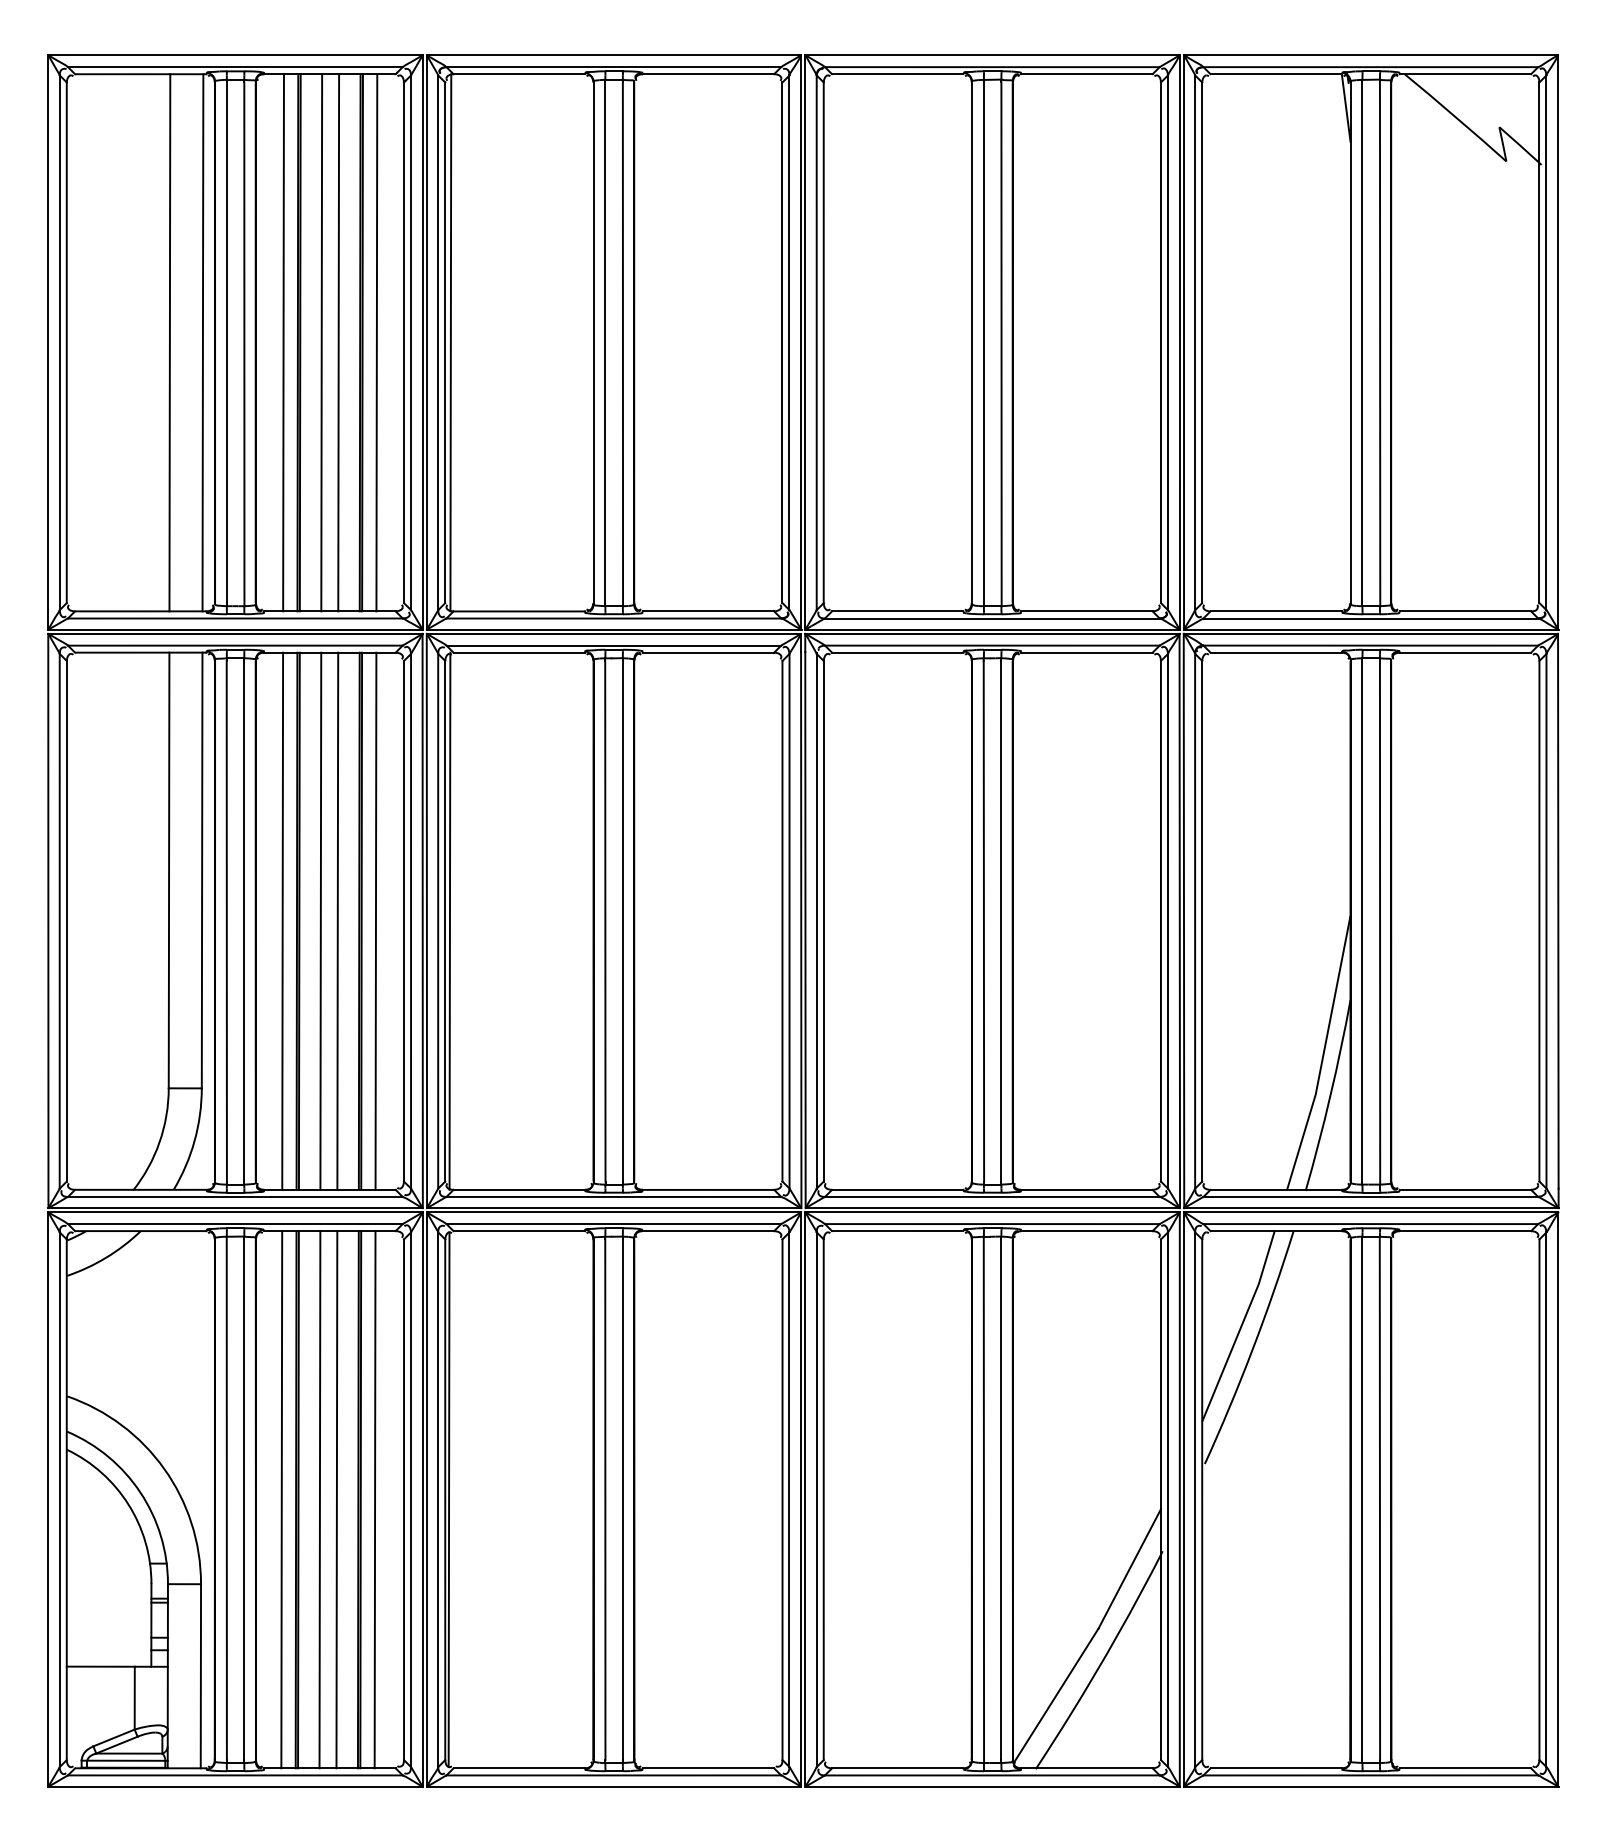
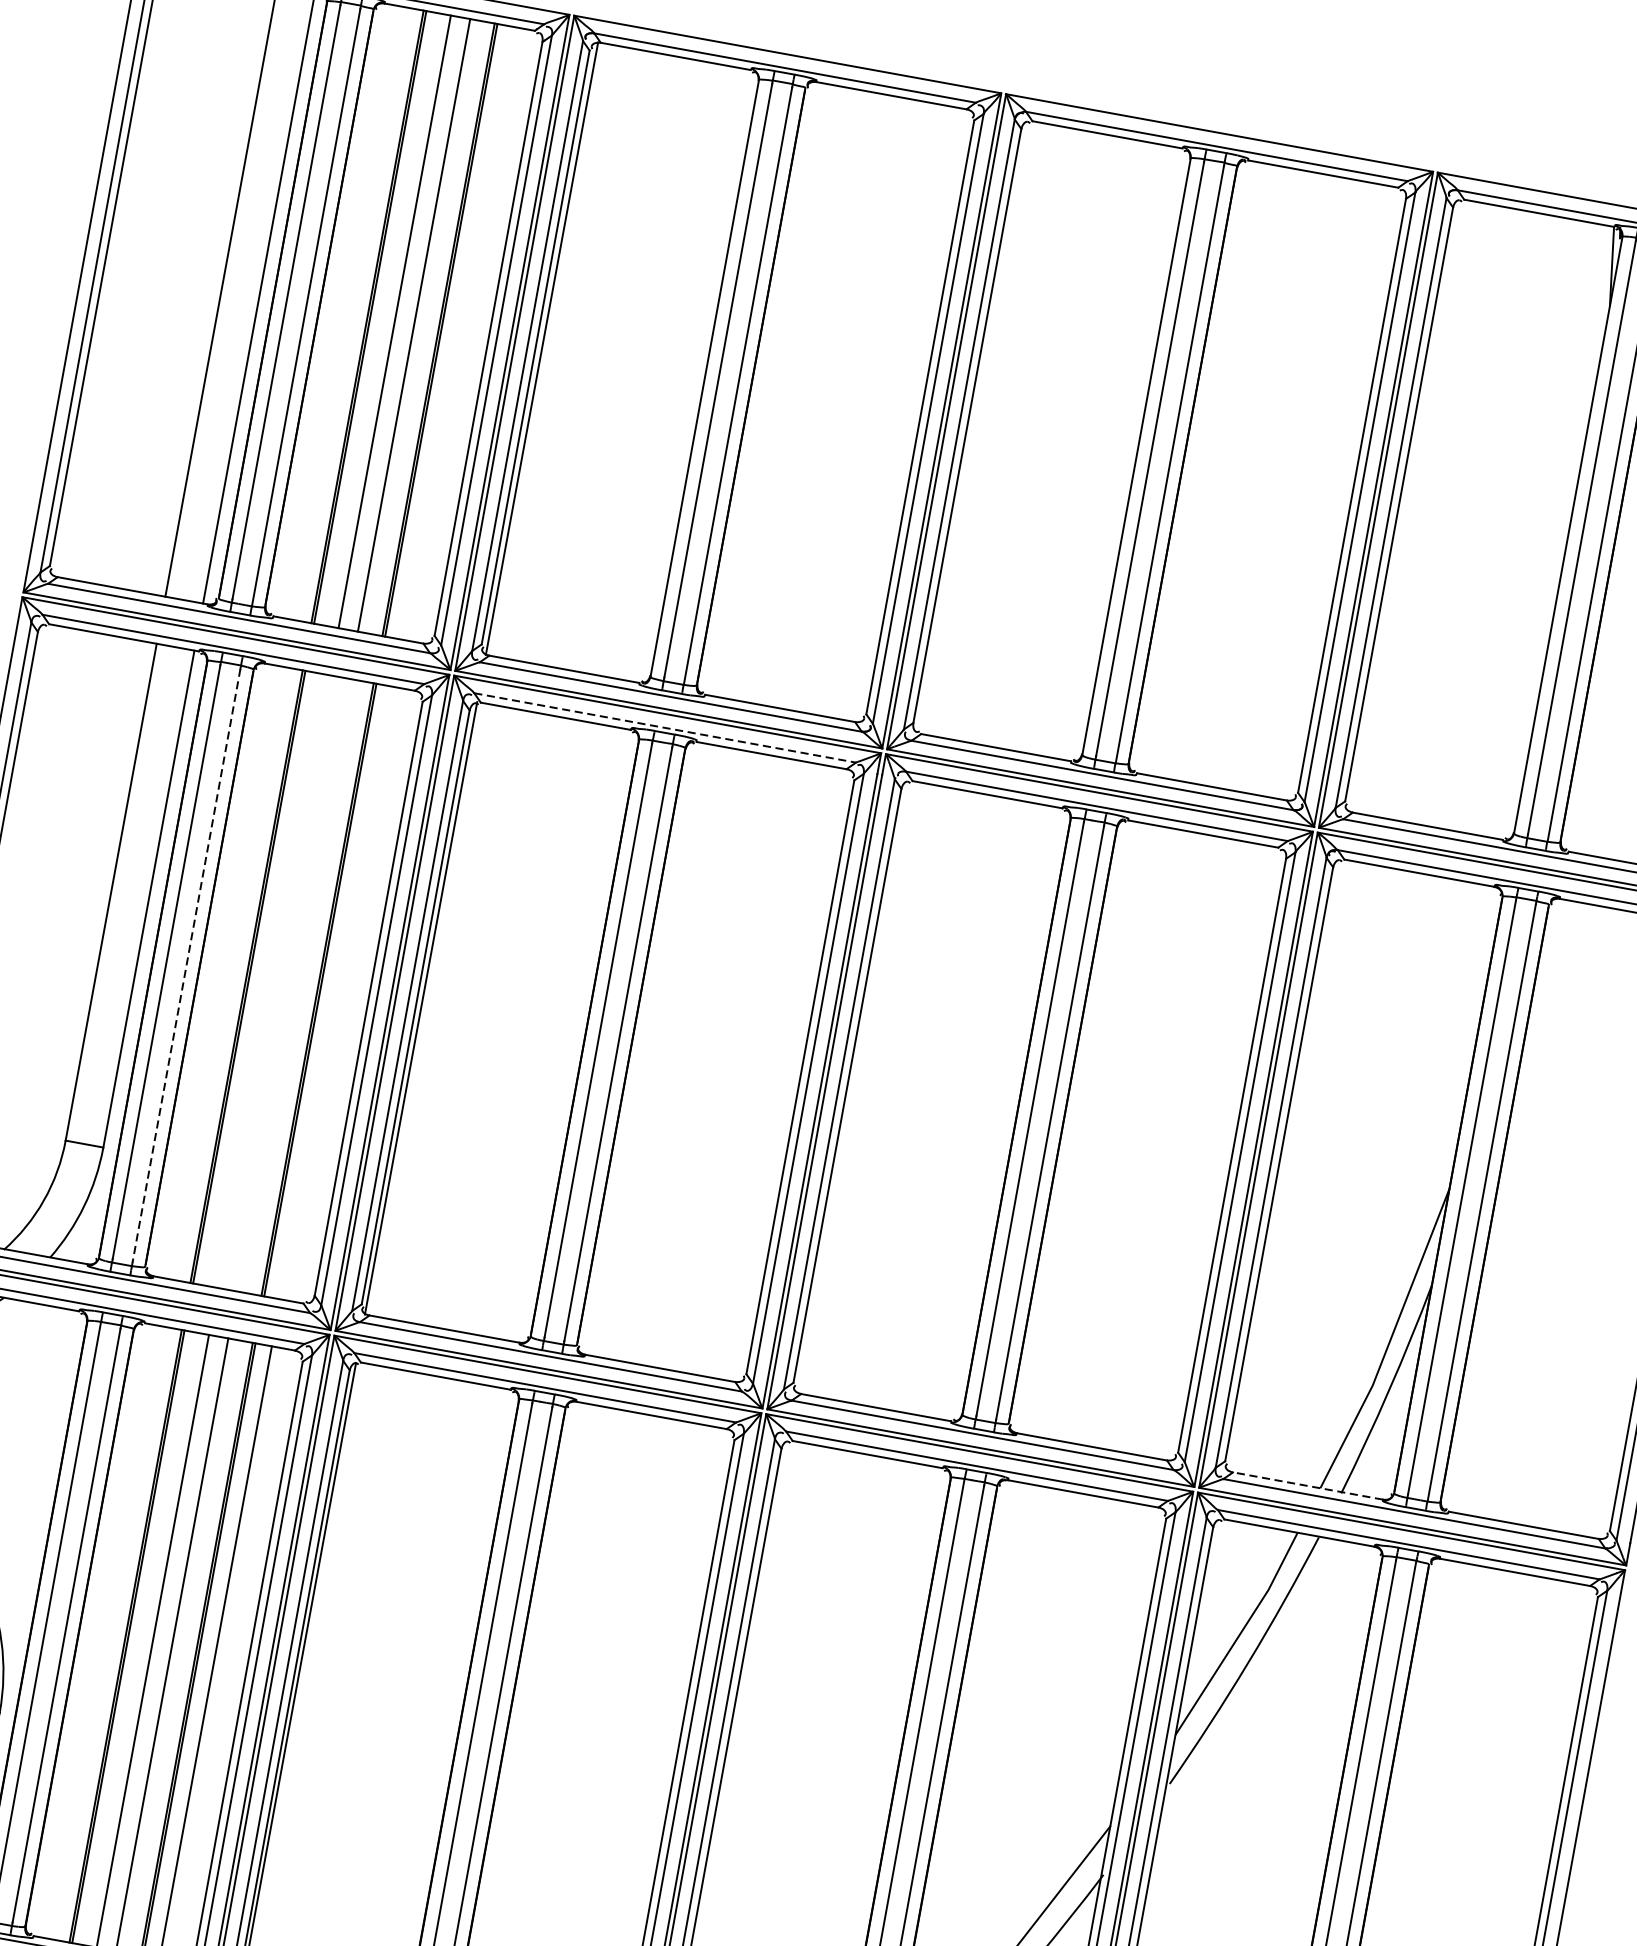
line: (283, 342) -> (351, 313), removed
line: (376, 342) -> (457, 332), removed
line: (614, 645) -> (665, 727), solid -> dashed
line: (282, 920) -> (230, 972), removed
line: (320, 920) -> (273, 980), removed
line: (337, 920) -> (292, 984), removed
line: (375, 920) -> (336, 992), removed
line: (244, 921) -> (186, 966), solid -> dashed
line: (1276, 1189) -> (1308, 1485), solid -> dashed
line: (281, 1499) -> (109, 1633), removed

